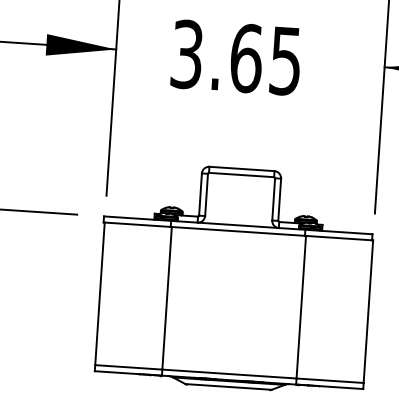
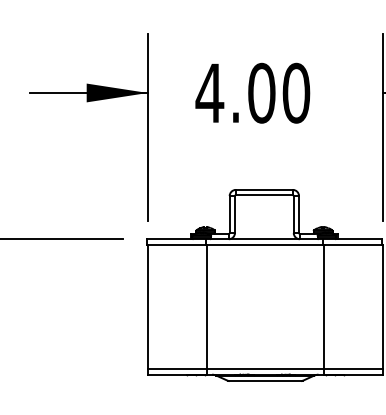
text: (235, 56) -> (252, 92), 3.65 -> 4.00

